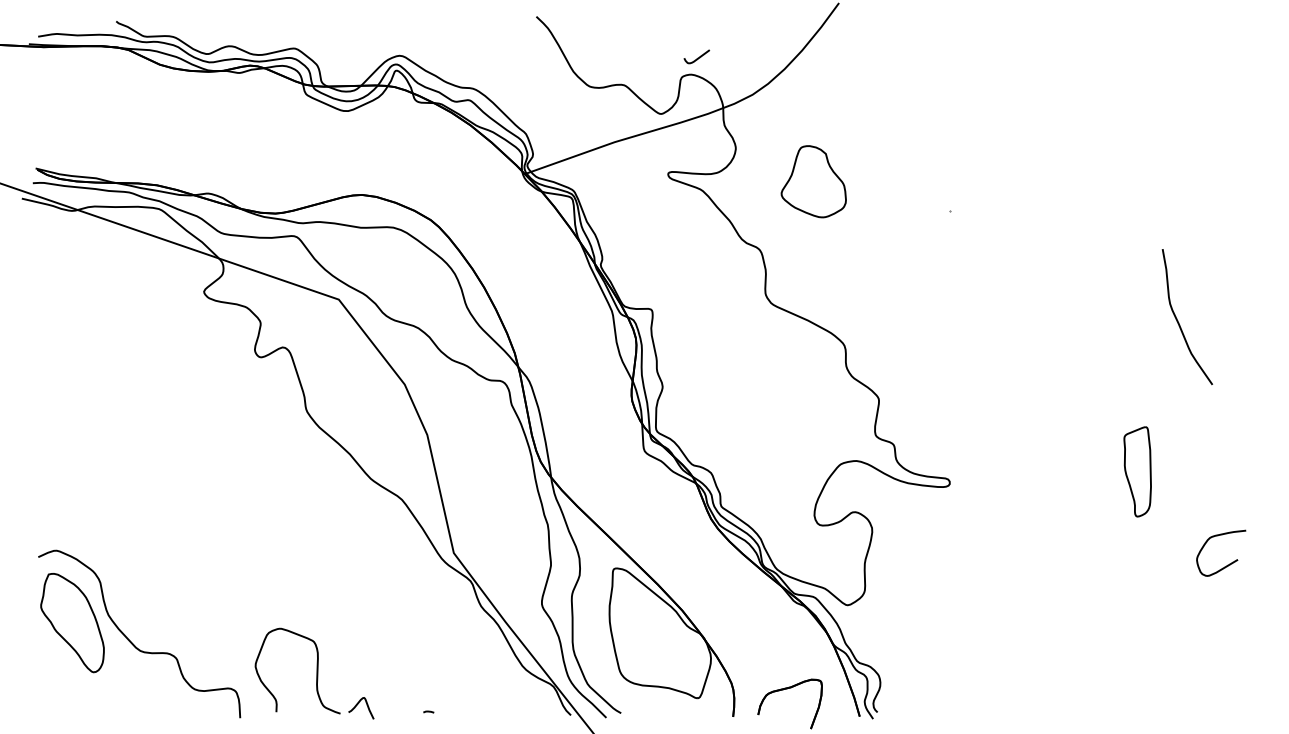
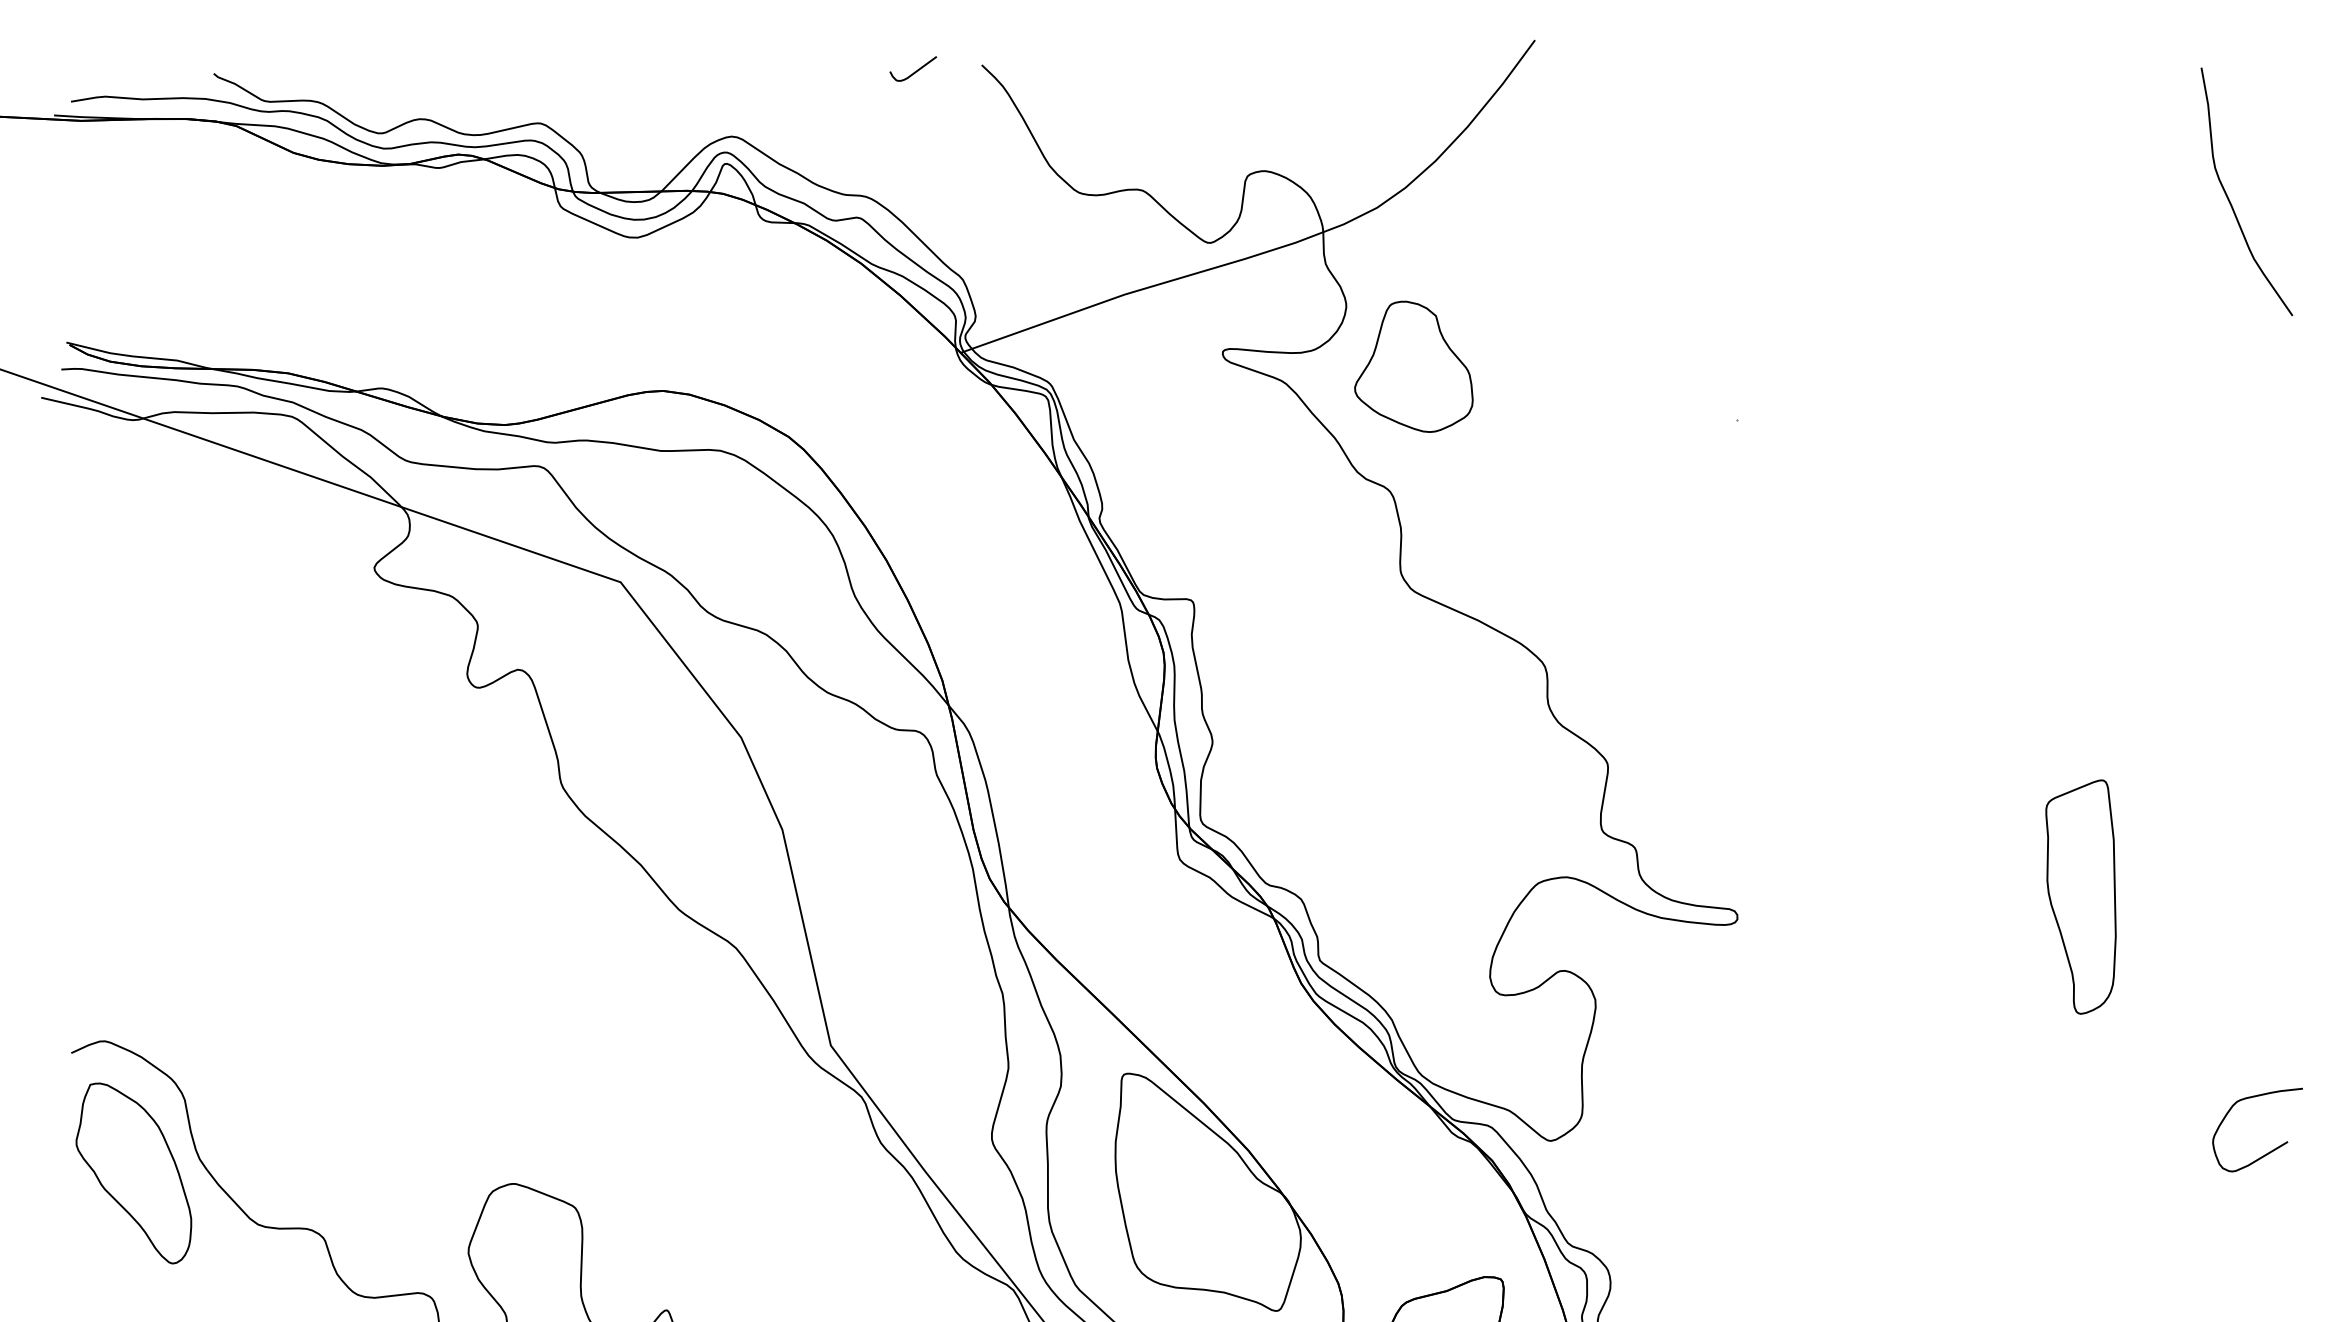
curve: (697, 57) -> (914, 70), moved
part: (813, 181) -> (1413, 366), moved
curve: (1179, 322) -> (2232, 201), moved
part: (1137, 471) -> (2080, 896), size x1.43
curve: (1227, 564) -> (2268, 1150), moved

